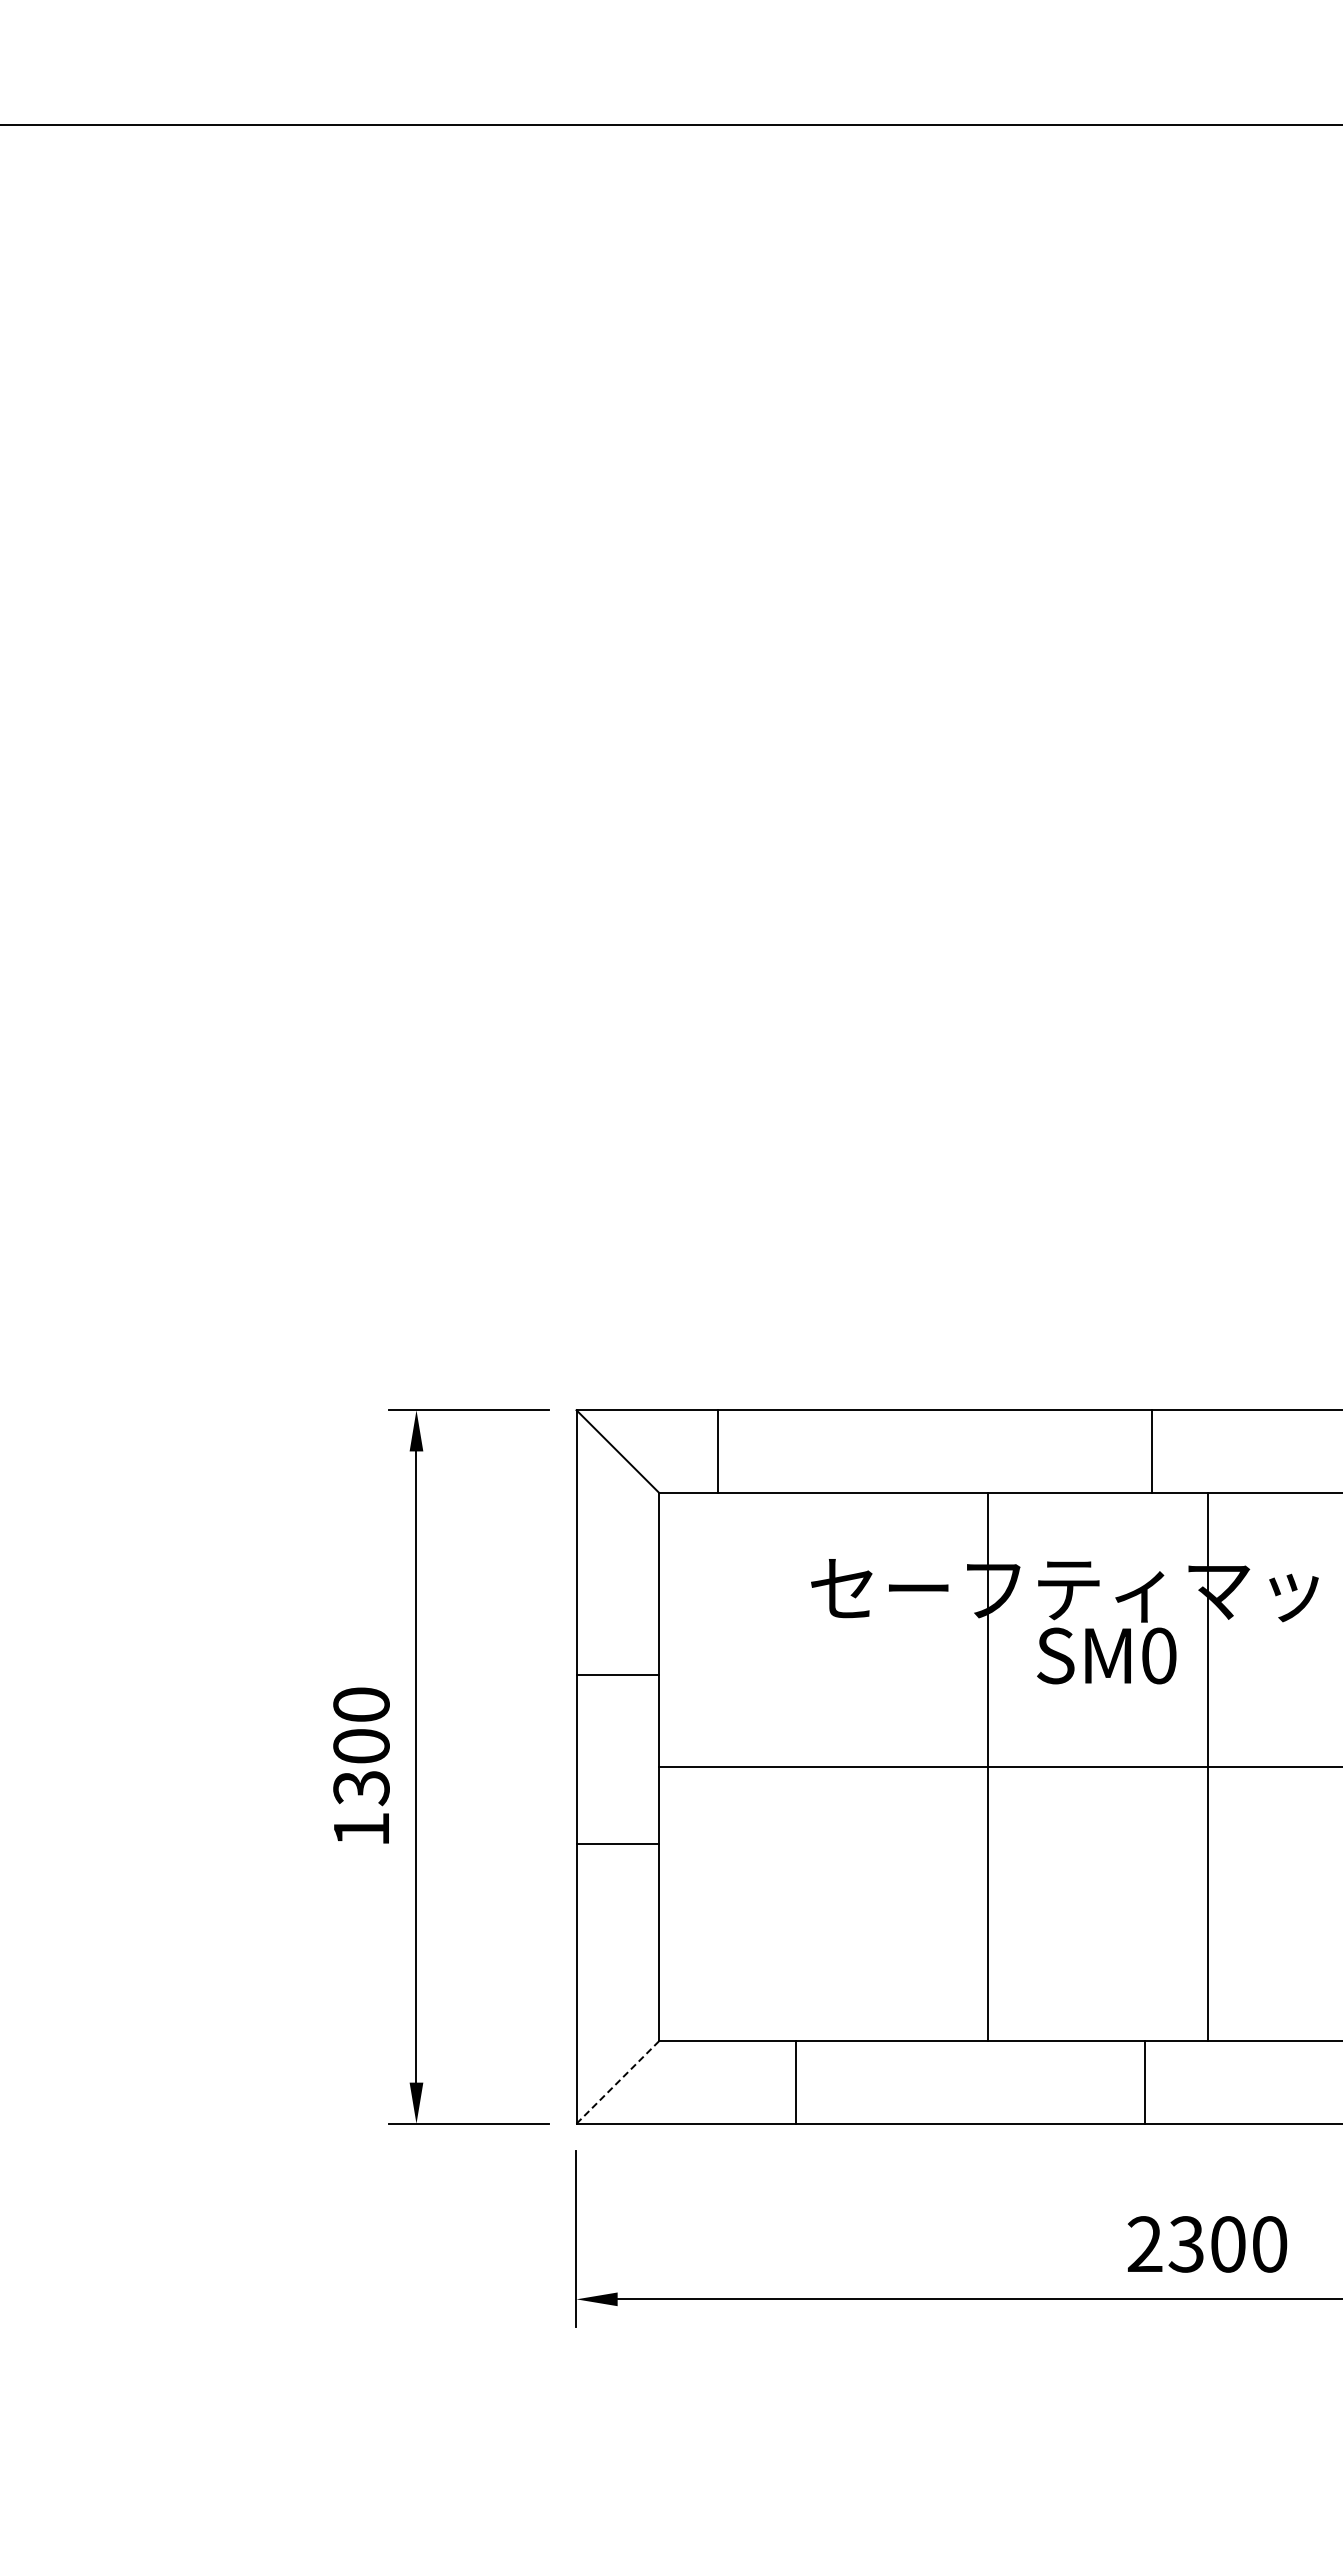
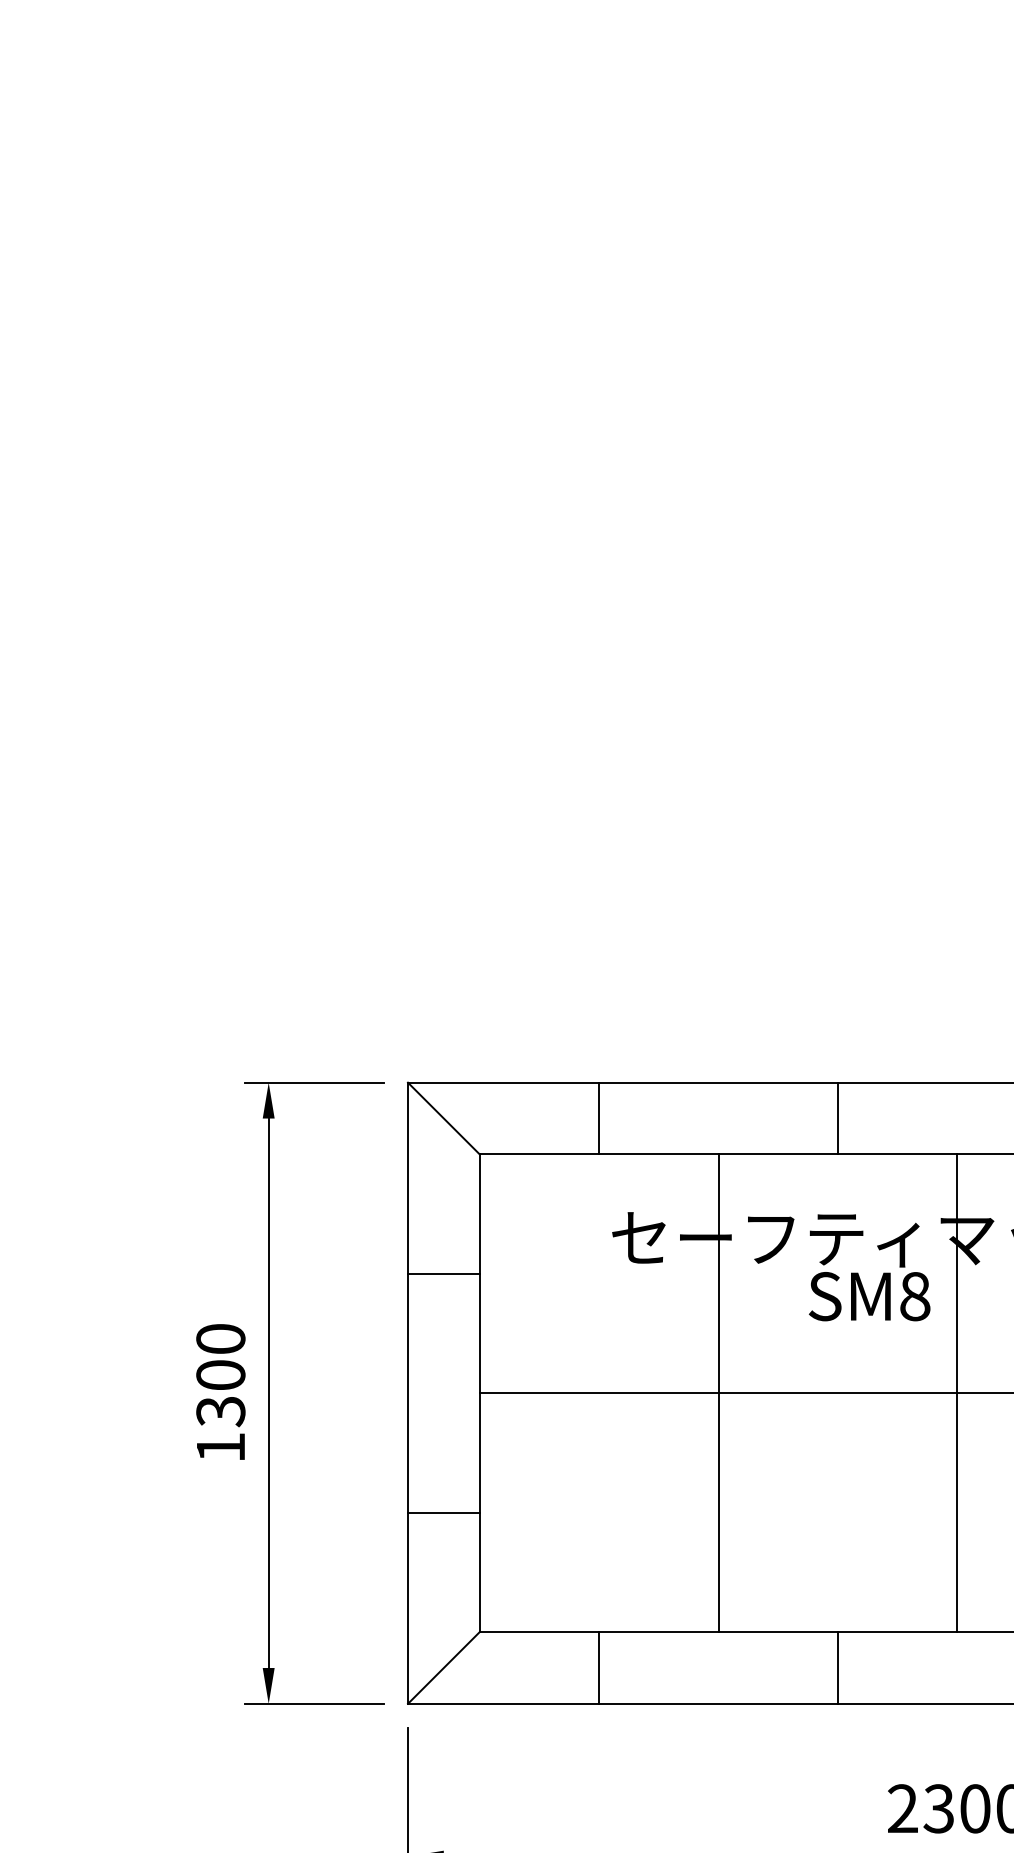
line: (718, 1451) -> (599, 1118), moved
line: (1151, 1451) -> (838, 1118), moved
text: (1159, 1655) -> (915, 1296), SM0 -> SM8
line: (617, 1674) -> (443, 1273), moved
line: (988, 1766) -> (718, 1392), moved
line: (617, 1844) -> (443, 1512), moved
line: (618, 2082) -> (444, 1667), dashed -> solid
line: (1144, 2082) -> (838, 1667), moved

